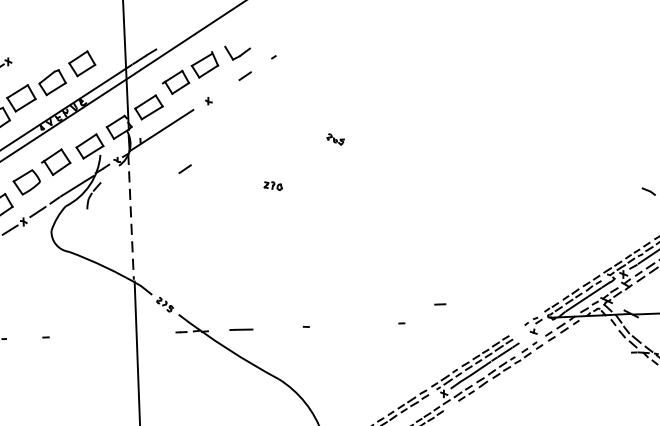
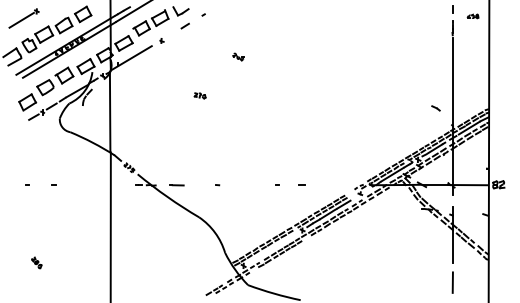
part: (335, 138) -> (238, 56), moved
line: (183, 168) -> (144, 82), removed
line: (131, 216) -> (110, 111), dashed -> solid
line: (439, 303) -> (301, 184), moved

